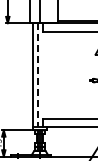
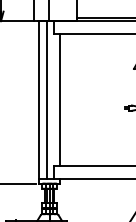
line: (46, 74) -> (59, 98), added
line: (37, 75) -> (45, 100), dashed -> solid

